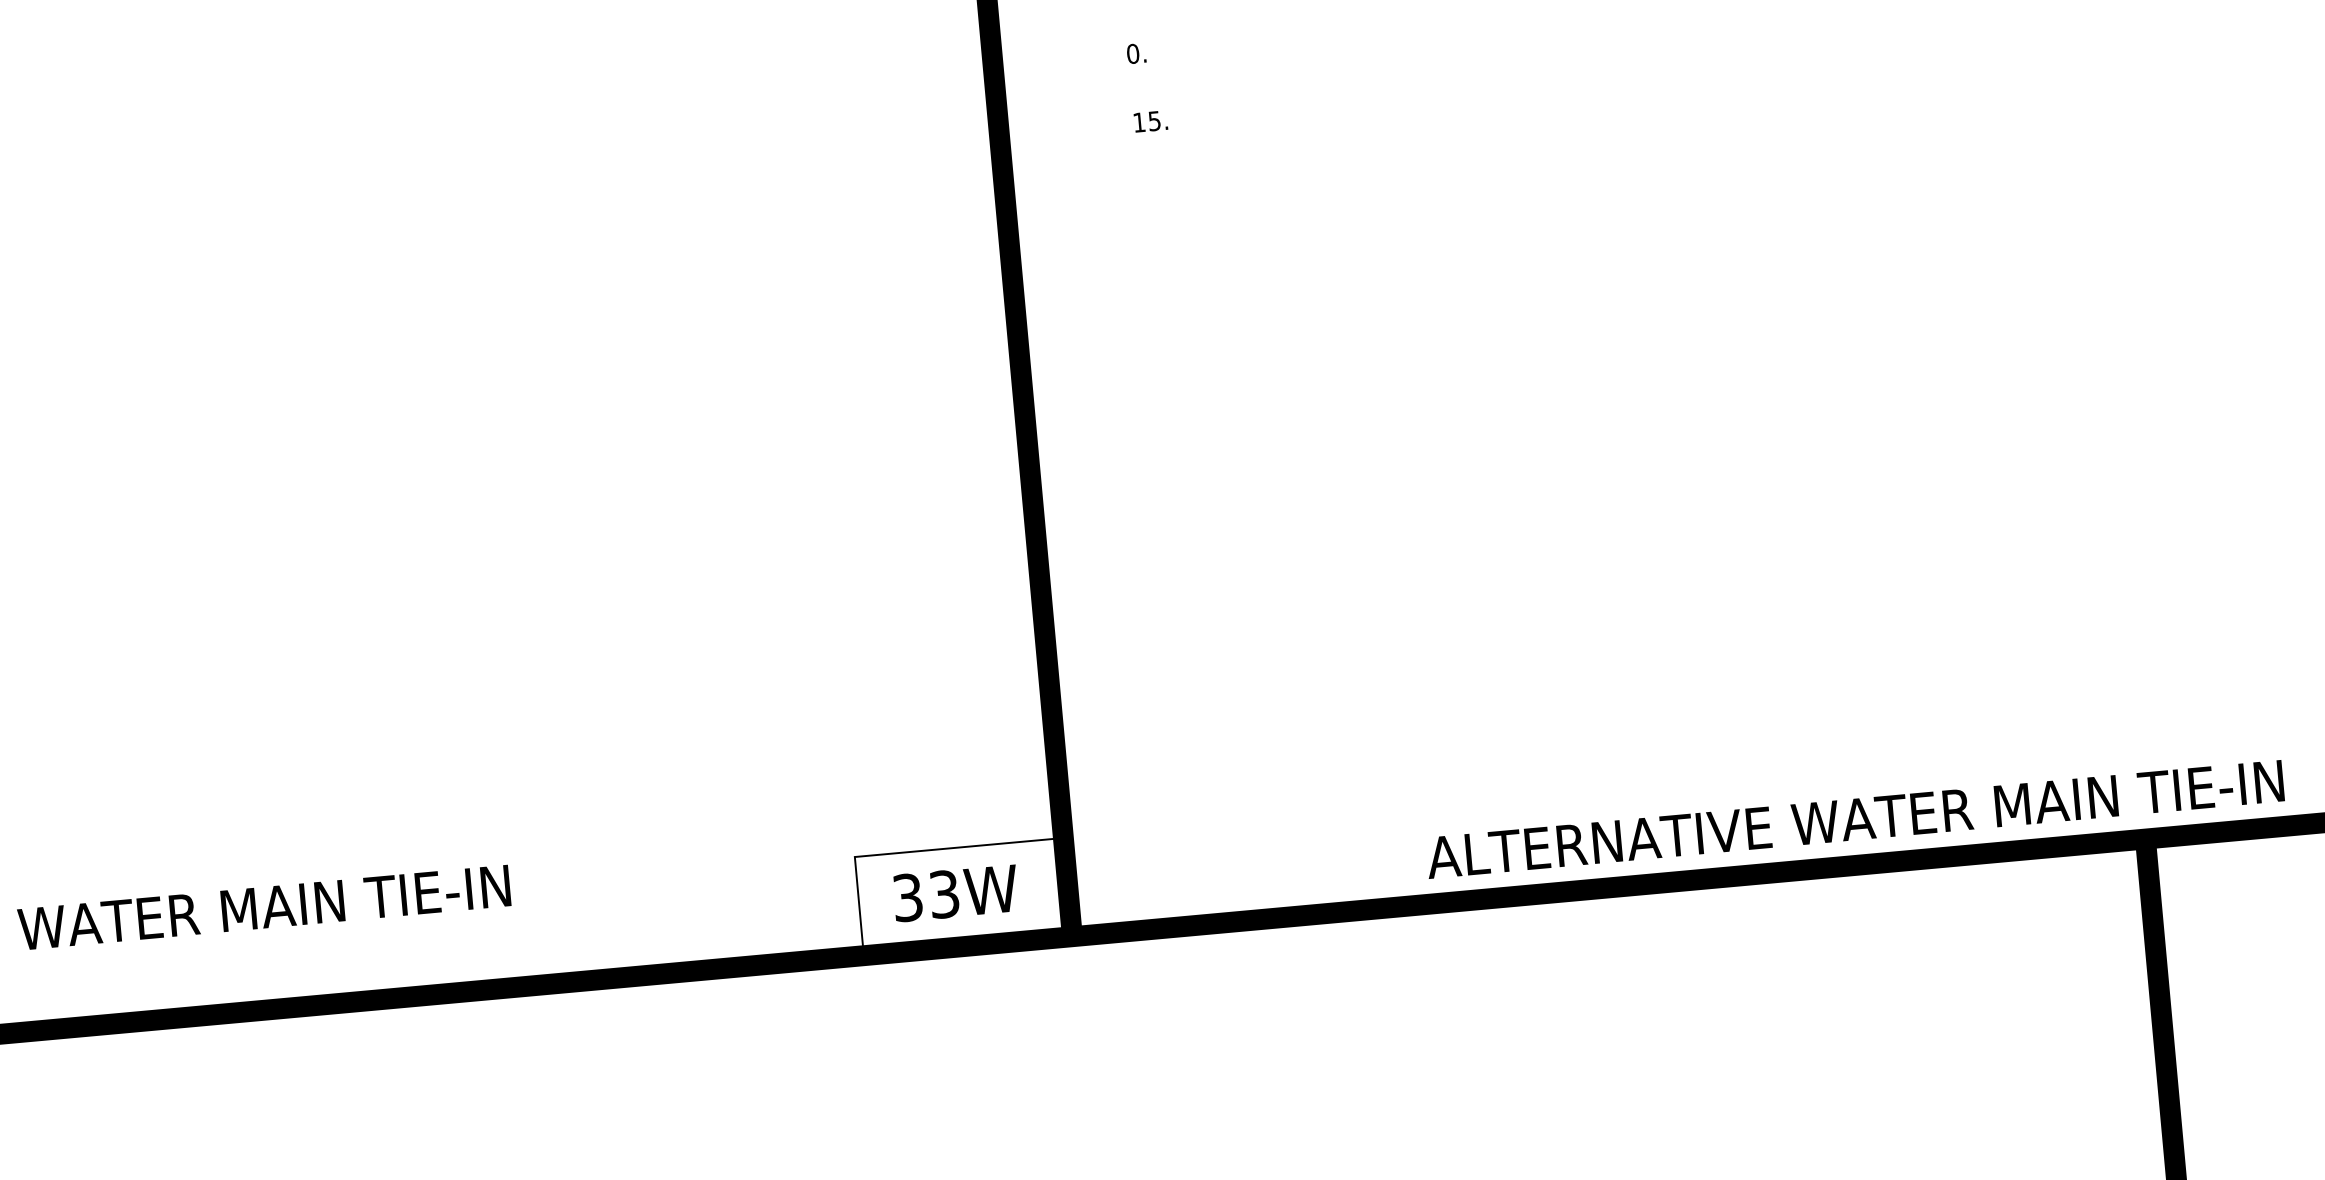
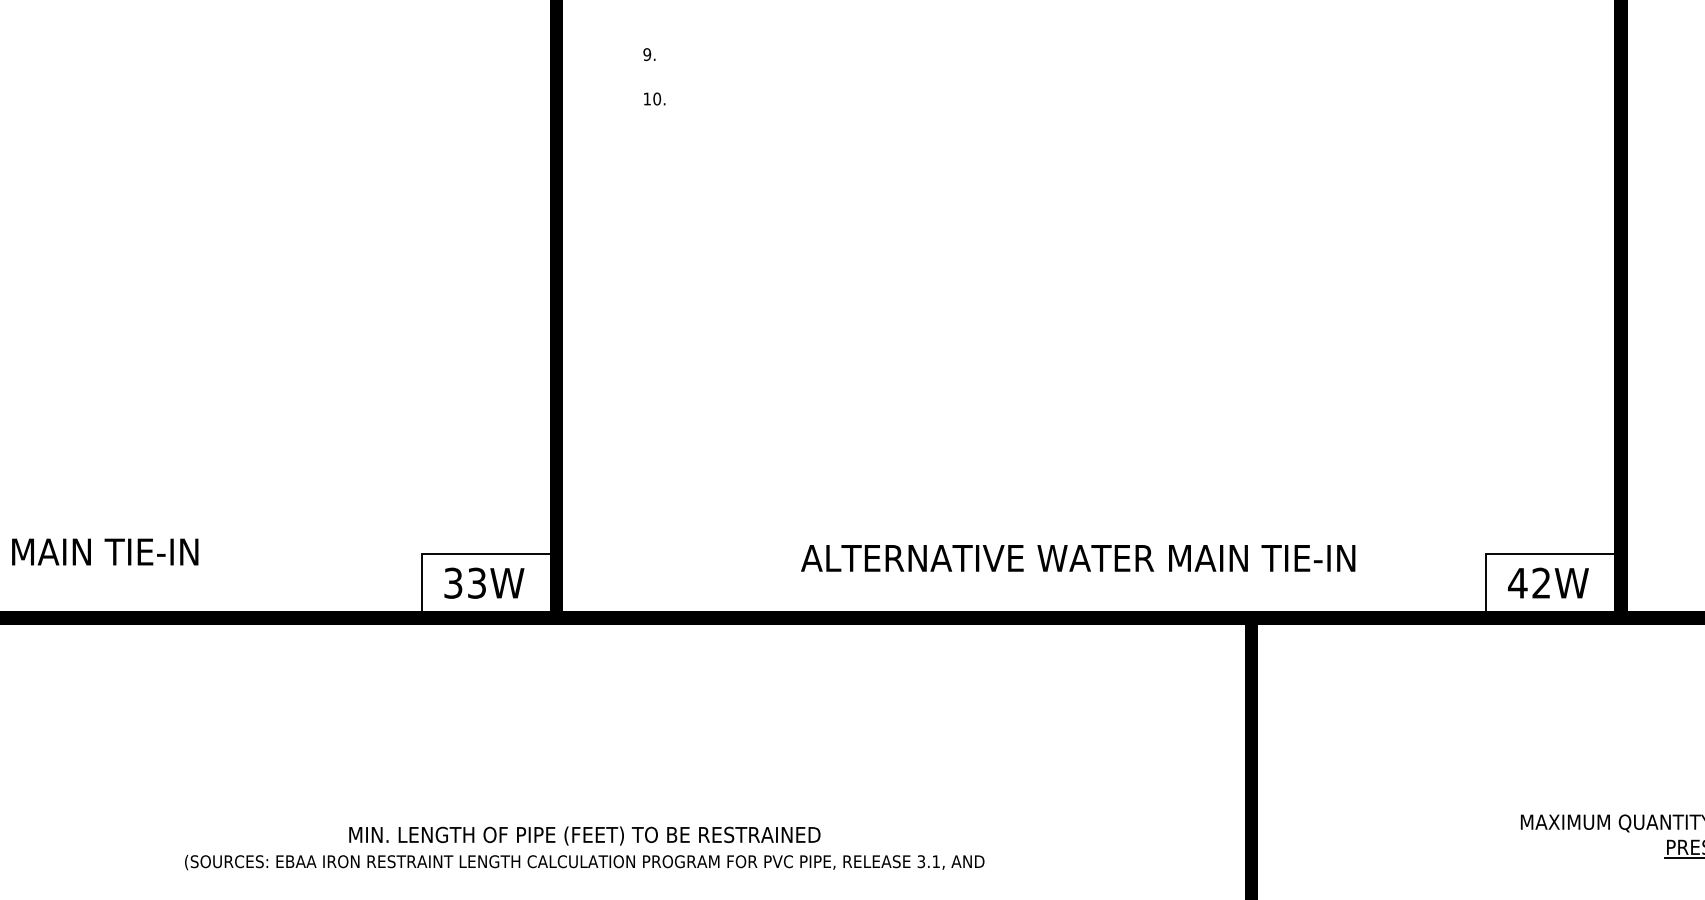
text: (1131, 53) -> (646, 54), 0. -> 9.
text: (1155, 120) -> (657, 98), 15. -> 10.
text: (1855, 819) -> (1078, 558), moved

